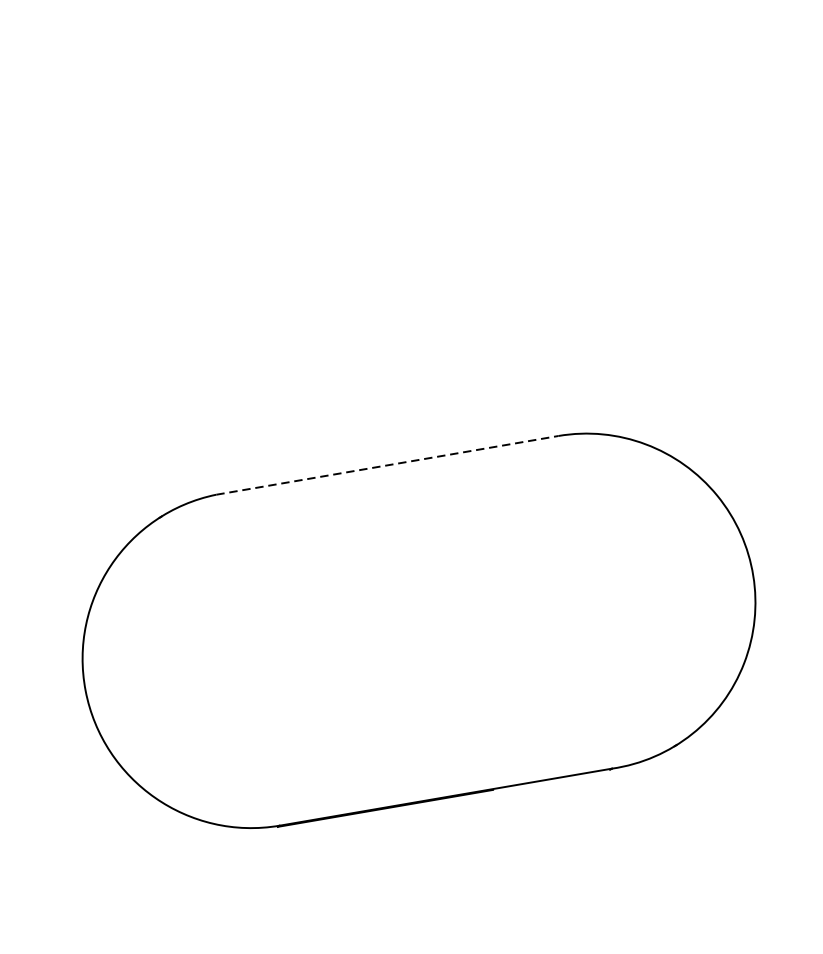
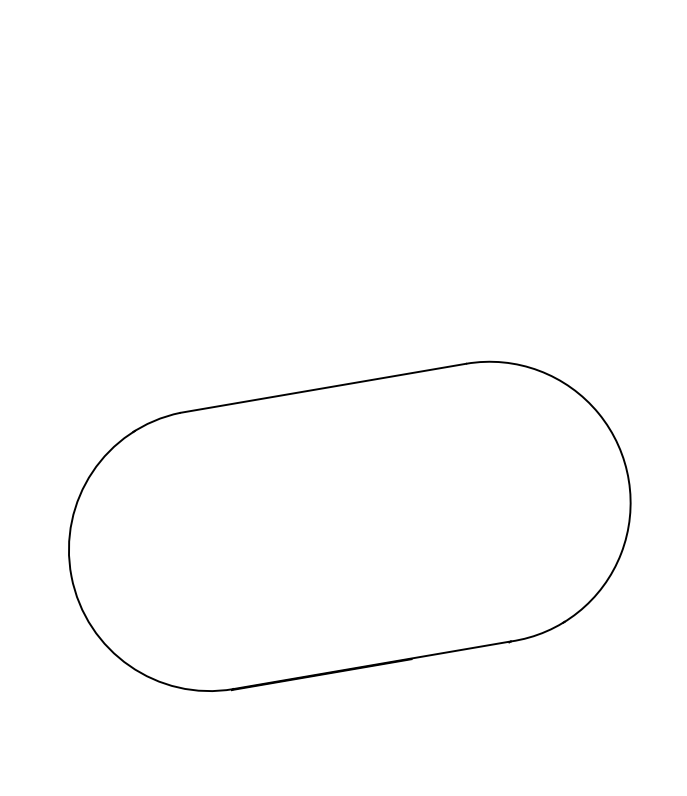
line: (387, 465) -> (323, 388), dashed -> solid

